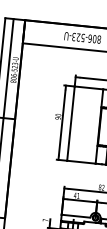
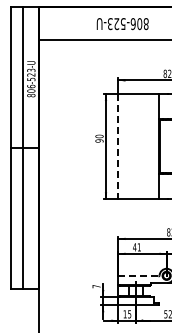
line: (71, 123) -> (118, 146), solid -> dashed
line: (75, 216) -> (138, 276), solid -> dashed

